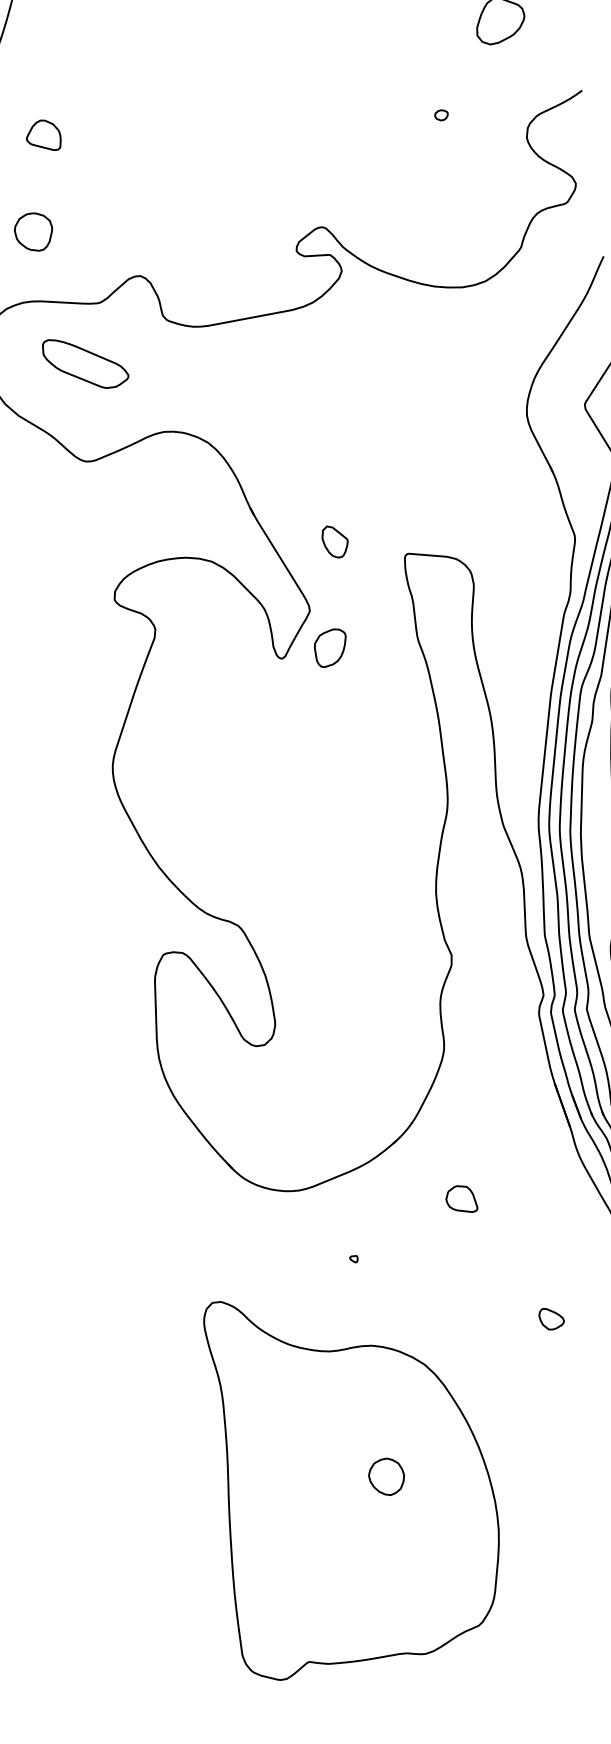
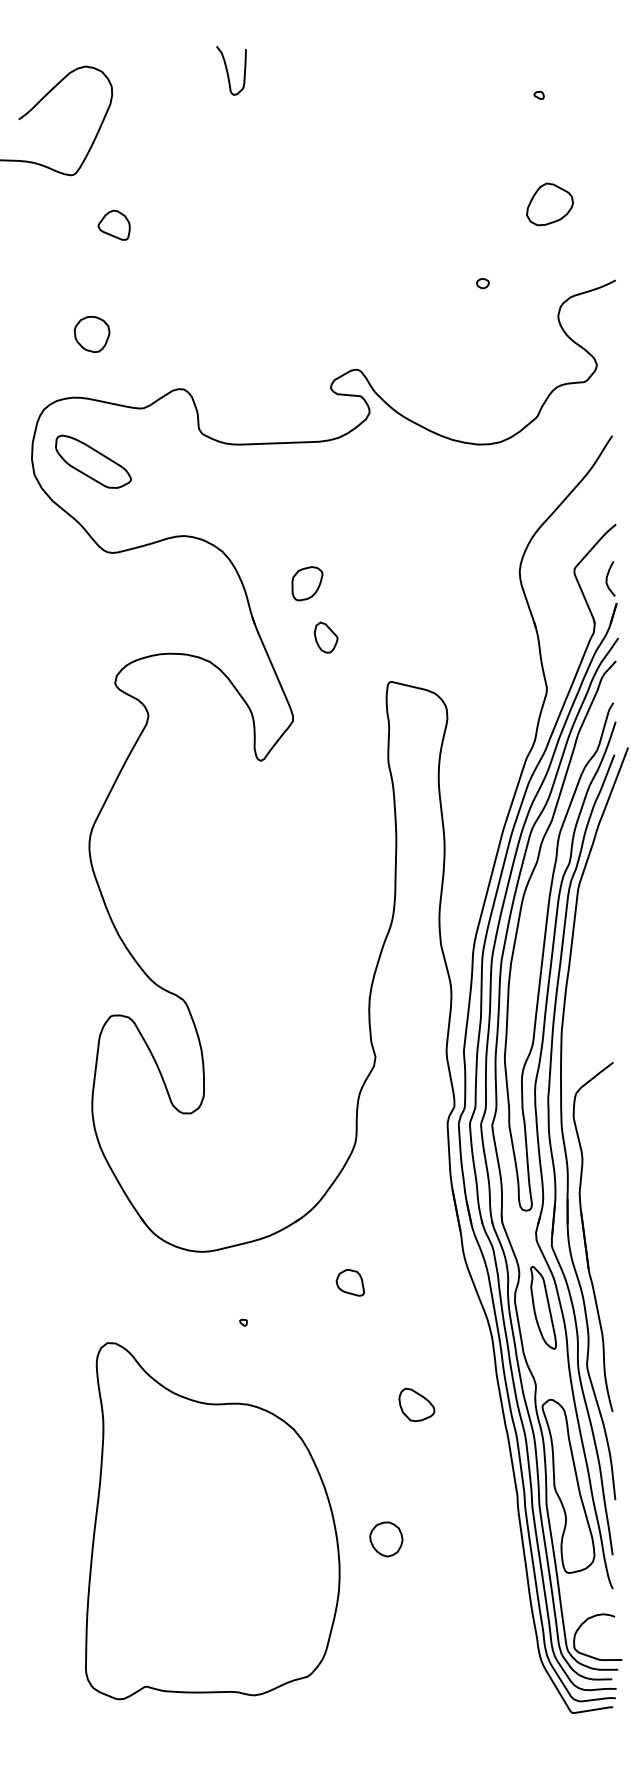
part: (42, 135) -> (113, 224), moved
part: (85, 362) -> (93, 461), moved
part: (334, 541) -> (325, 637), moved
part: (331, 647) -> (307, 583), moved
part: (551, 1318) -> (416, 1404), size x1.6
part: (386, 1477) -> (386, 1539), moved

